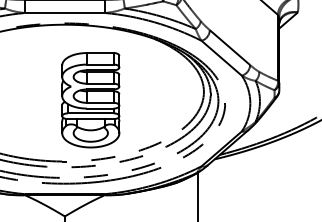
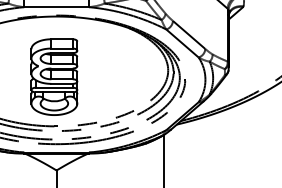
part: (90, 99) -> (54, 76), moved

